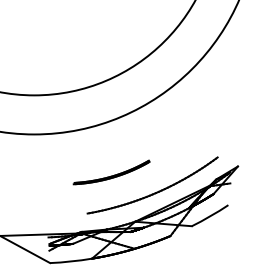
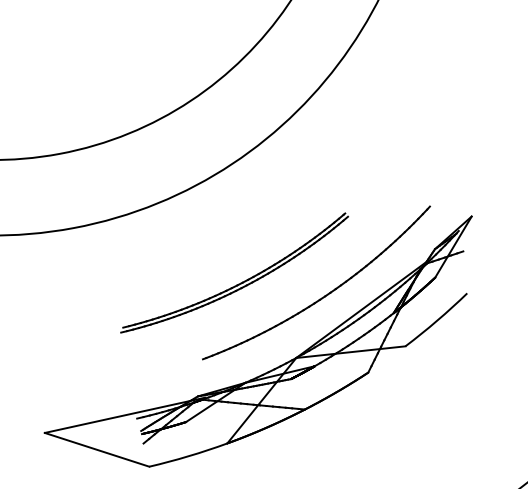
part: (111, 172) -> (233, 272), size x1.67

